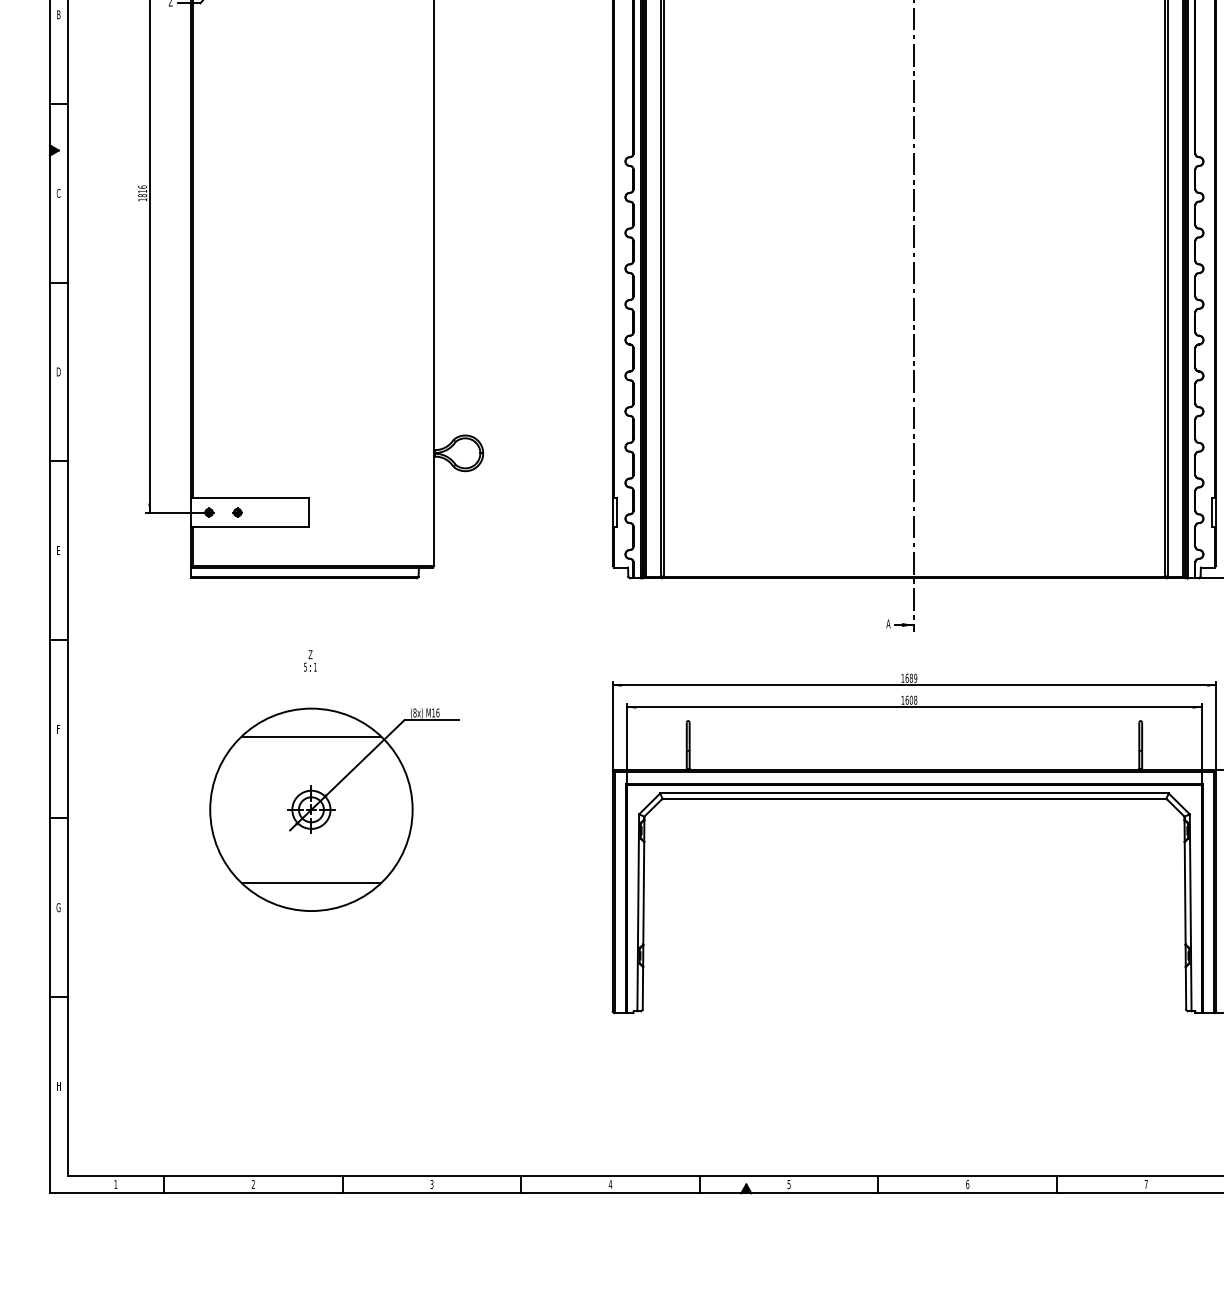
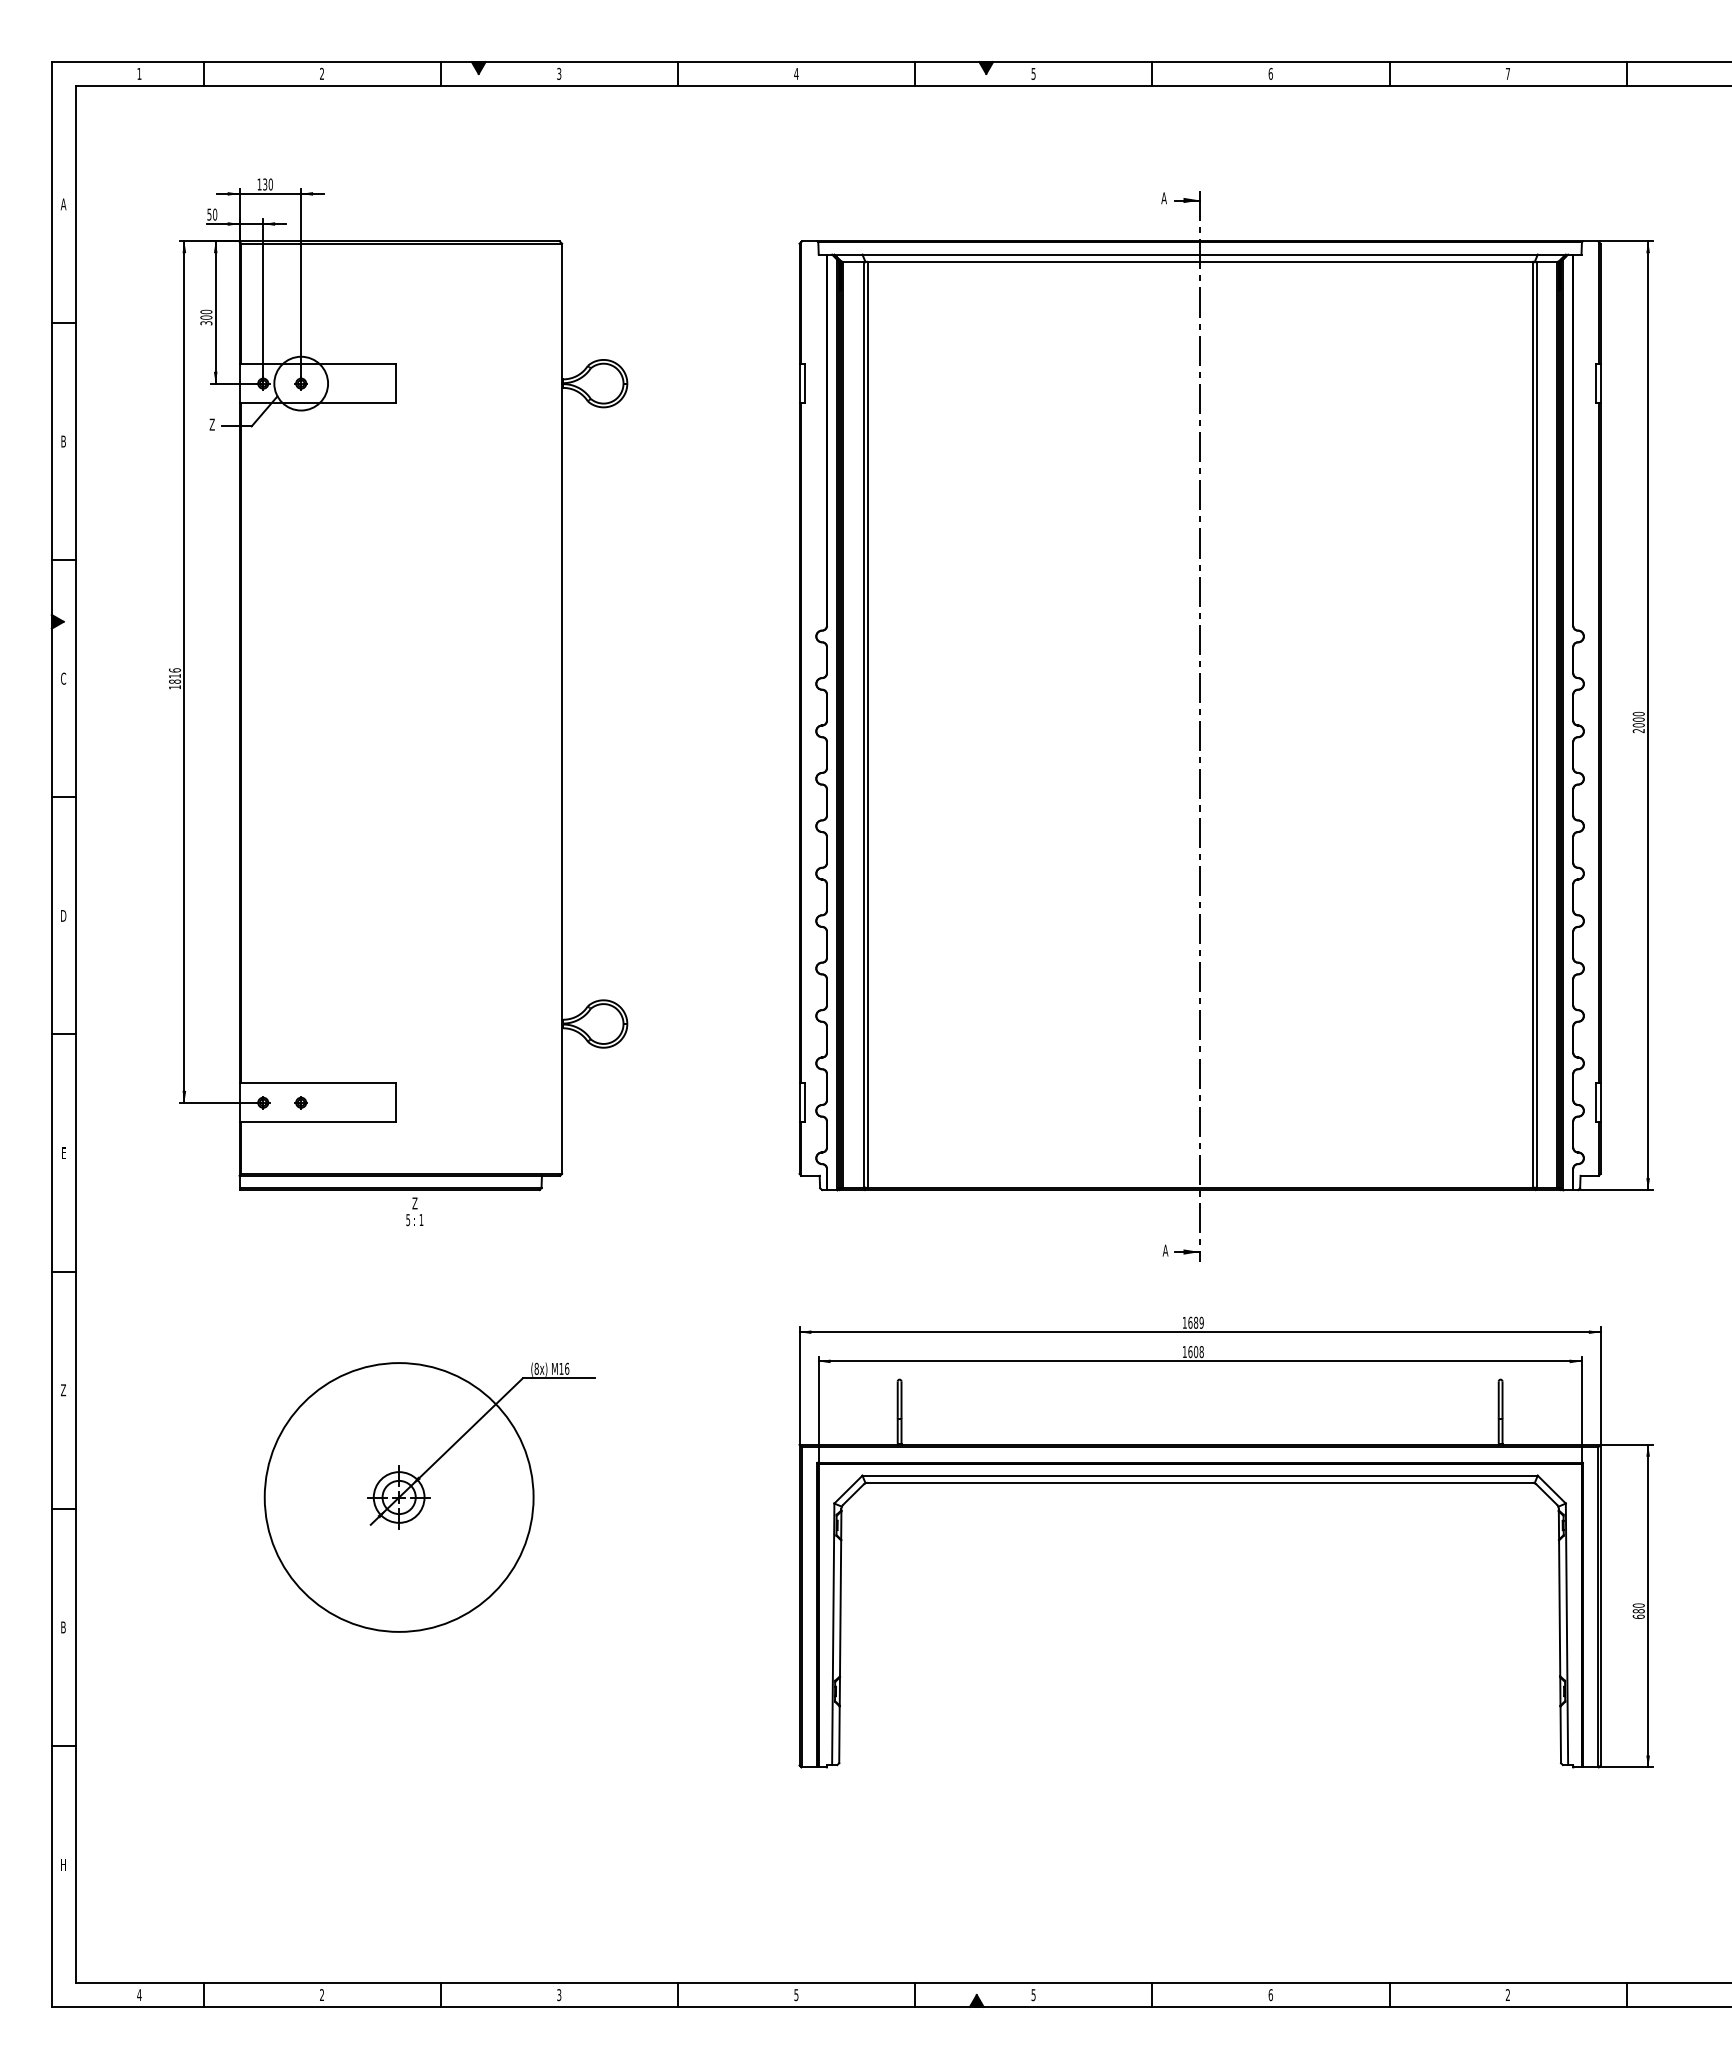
text: (310, 660) -> (414, 1211), moved
text: (58, 729) -> (63, 1390), F -> Z
line: (310, 736) -> (398, 1400), removed
line: (310, 882) -> (398, 1594), removed
text: (58, 907) -> (63, 1627), G -> B
text: (115, 1184) -> (139, 1994), 1 -> 4
text: (610, 1184) -> (796, 1995), 4 -> 5
text: (1145, 1184) -> (1507, 1994), 7 -> 2

